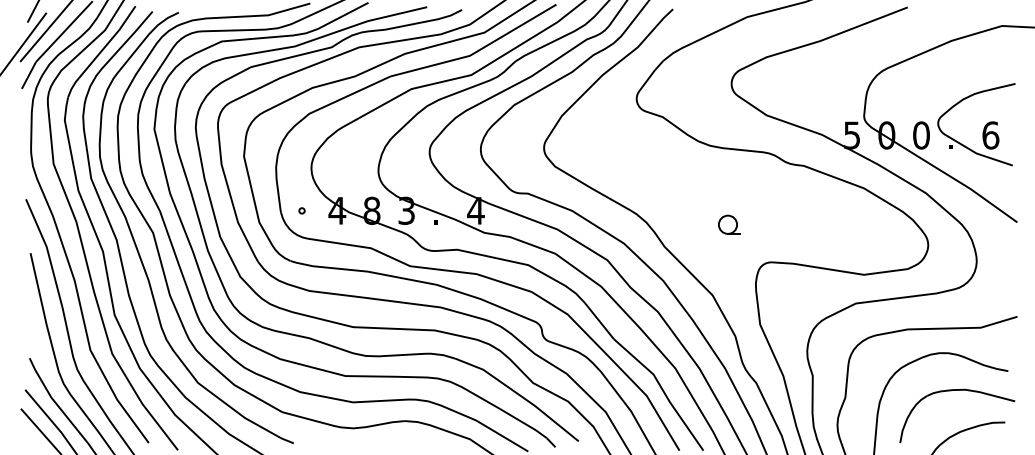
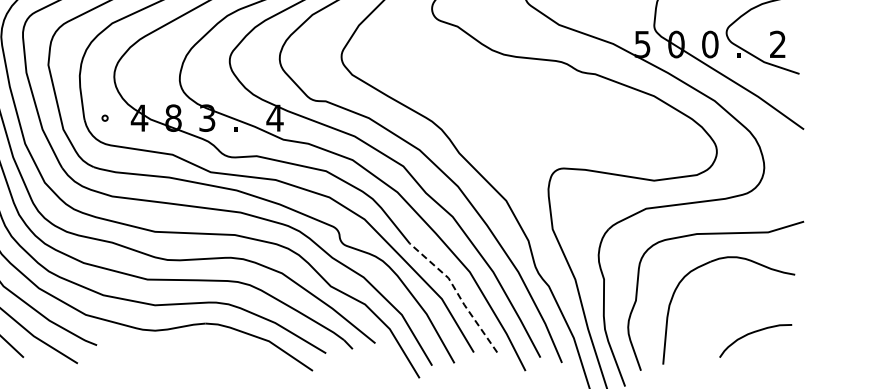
text: (990, 135) -> (777, 44), 6 -> 2
part: (729, 224) -> (522, 131), removed
line: (663, 390) -> (458, 293), solid -> dashed
part: (951, 391) -> (739, 294), removed

